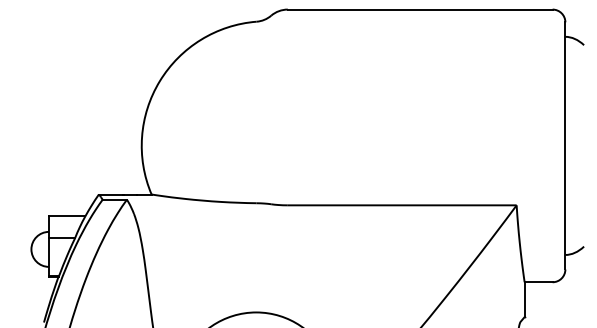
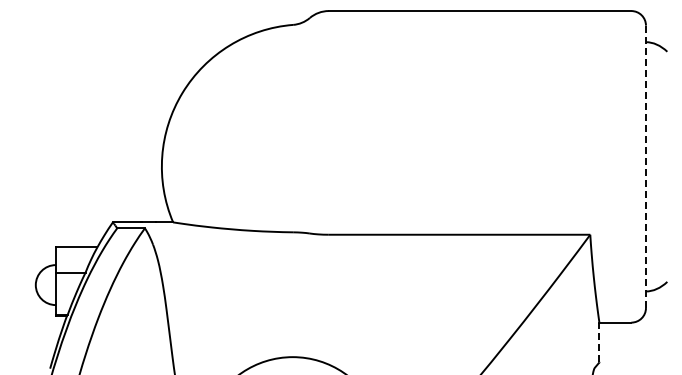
line: (564, 146) -> (645, 167), solid -> dashed
line: (524, 299) -> (599, 342), solid -> dashed

